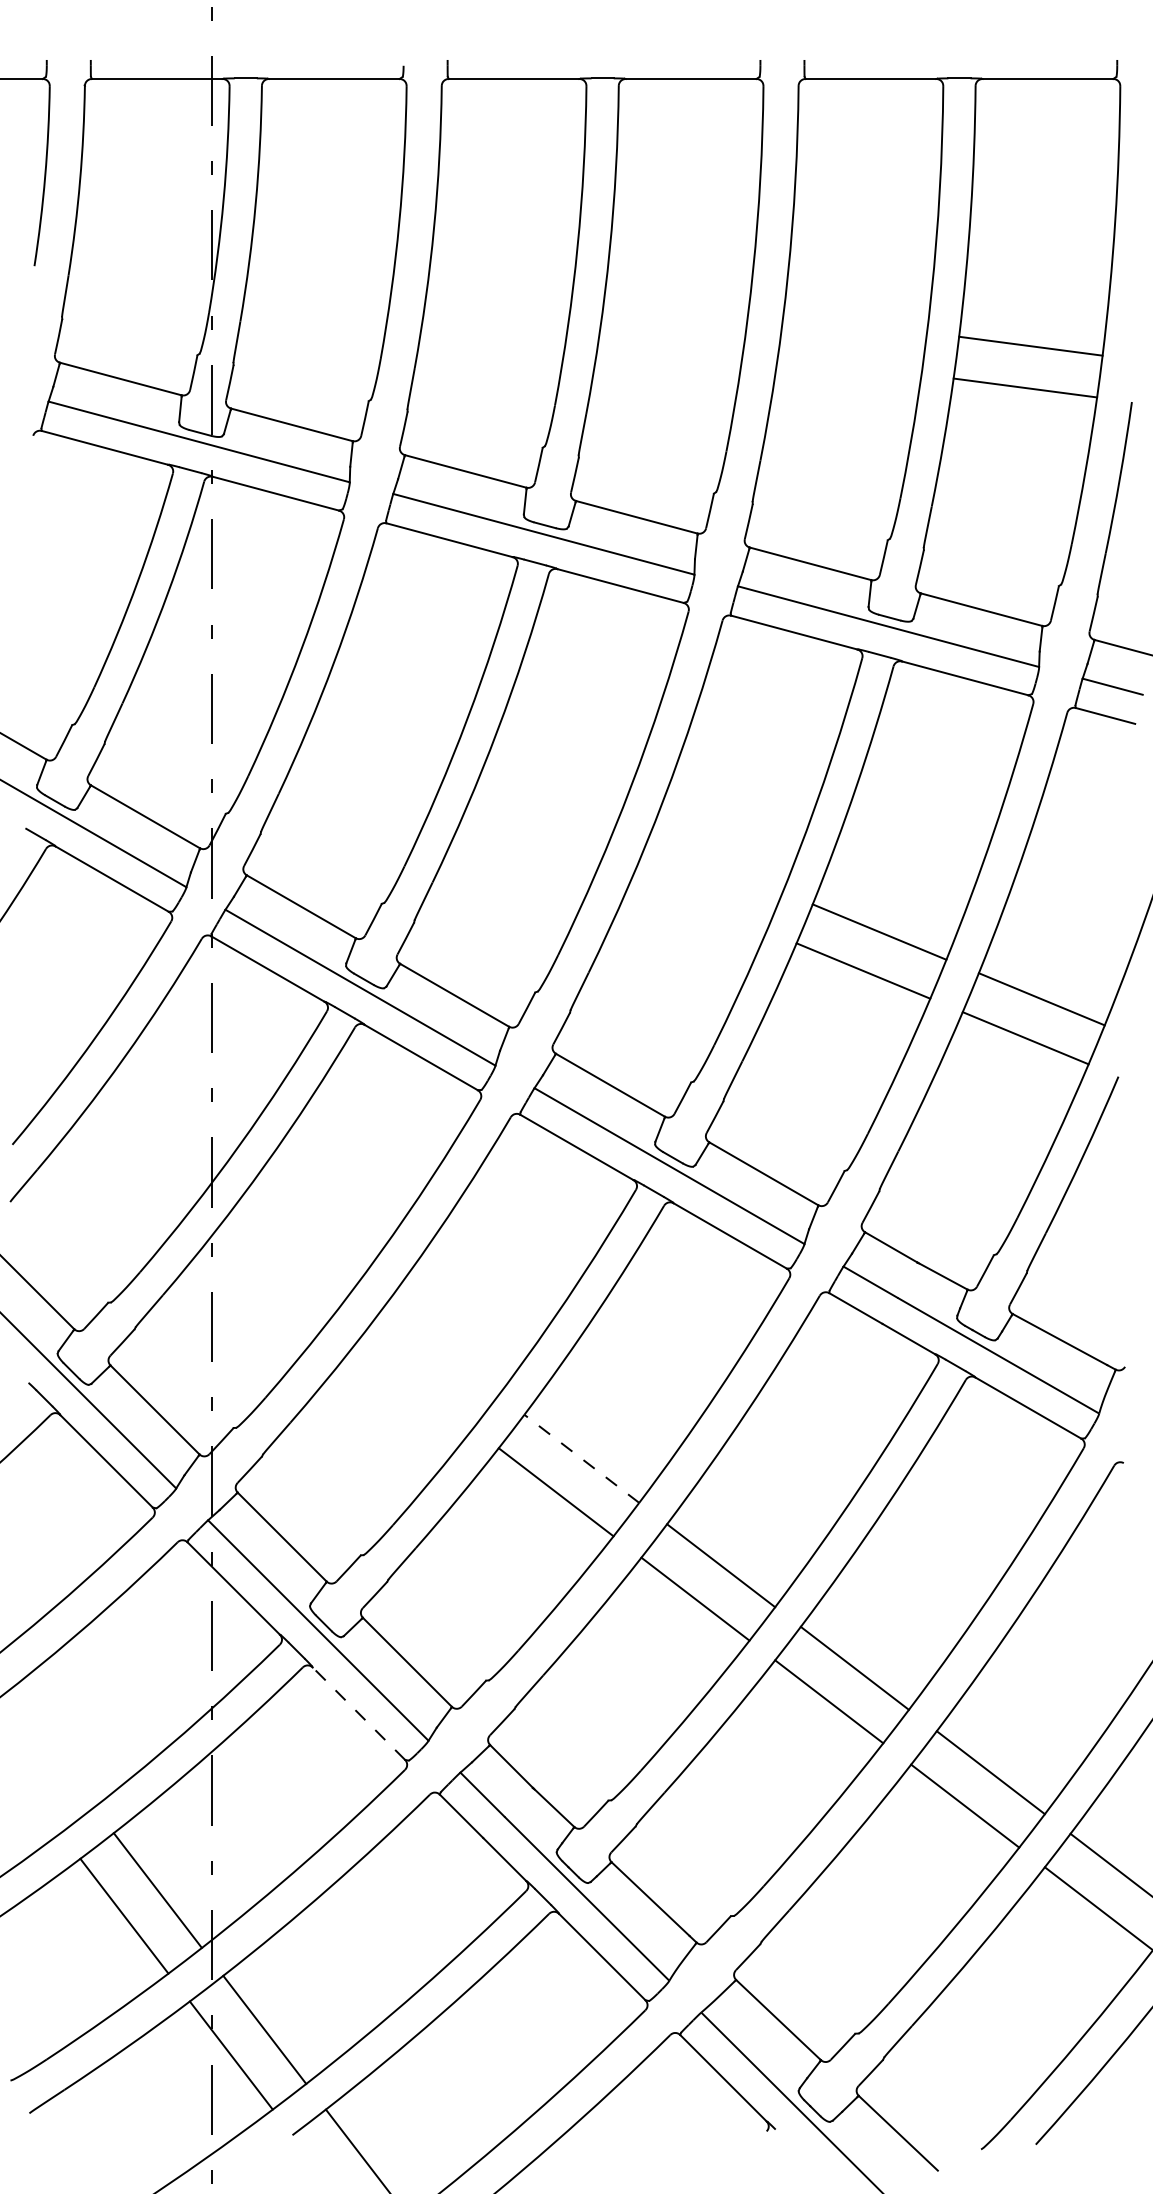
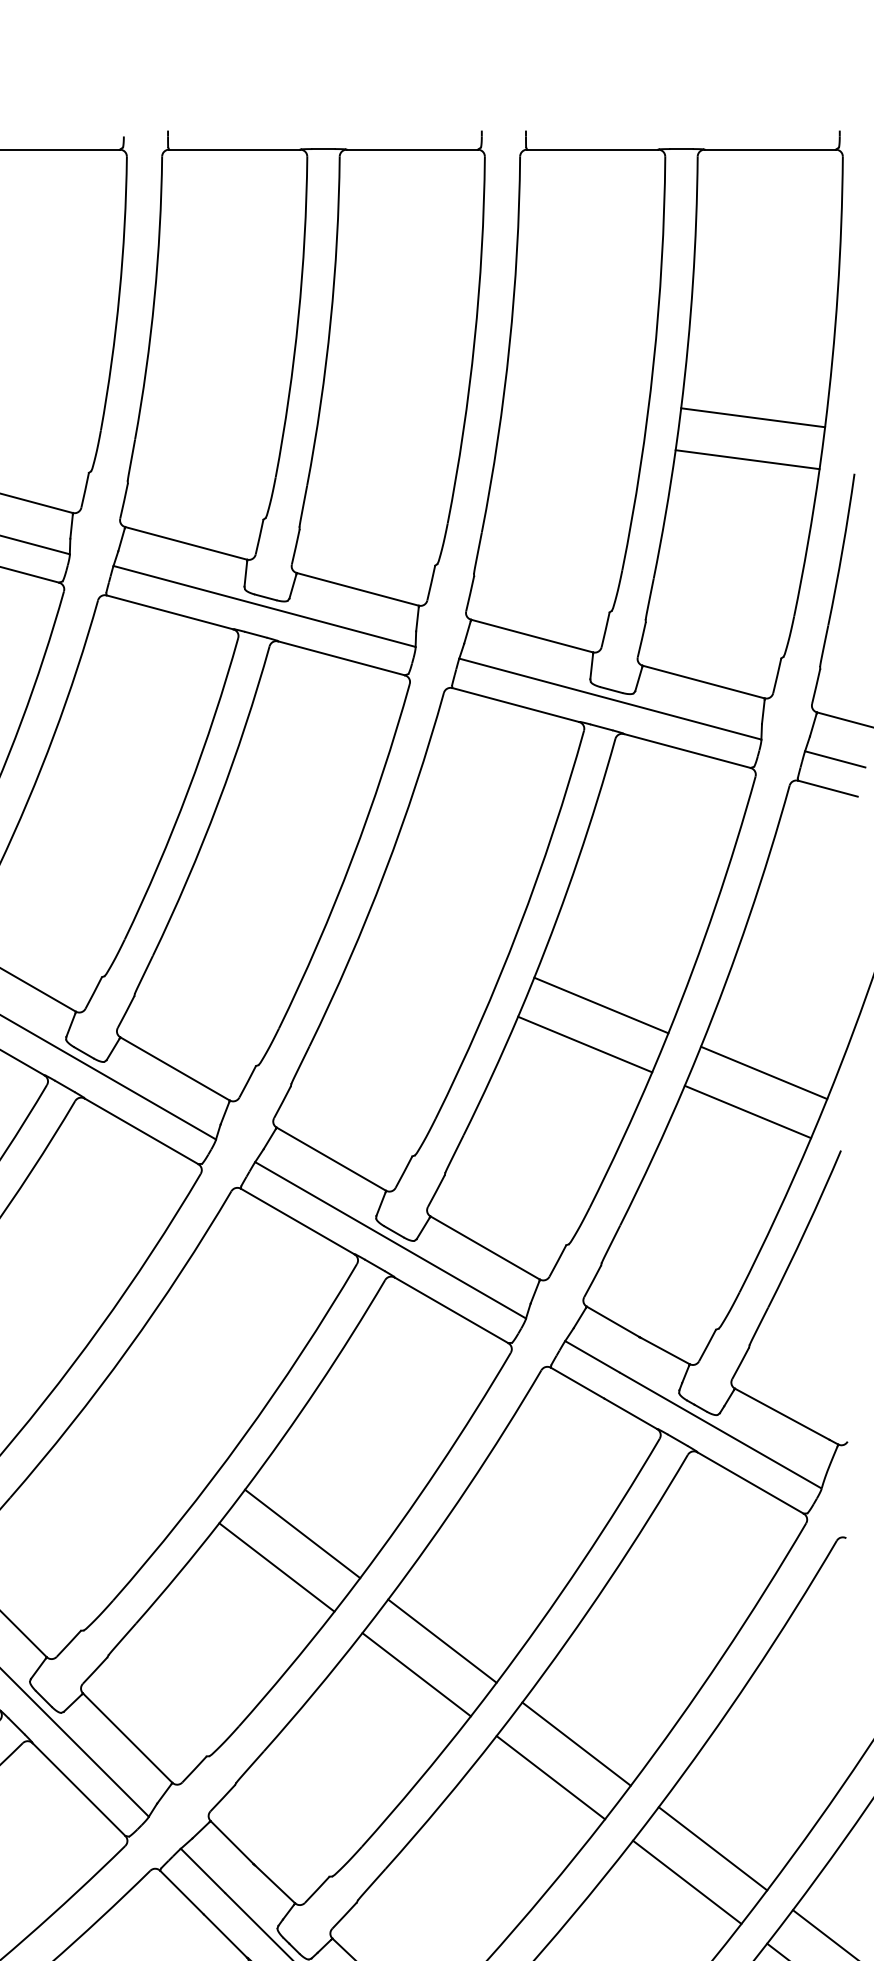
line: (581, 1458) -> (302, 1533), dashed -> solid
line: (358, 1713) -> (78, 1789), dashed -> solid

